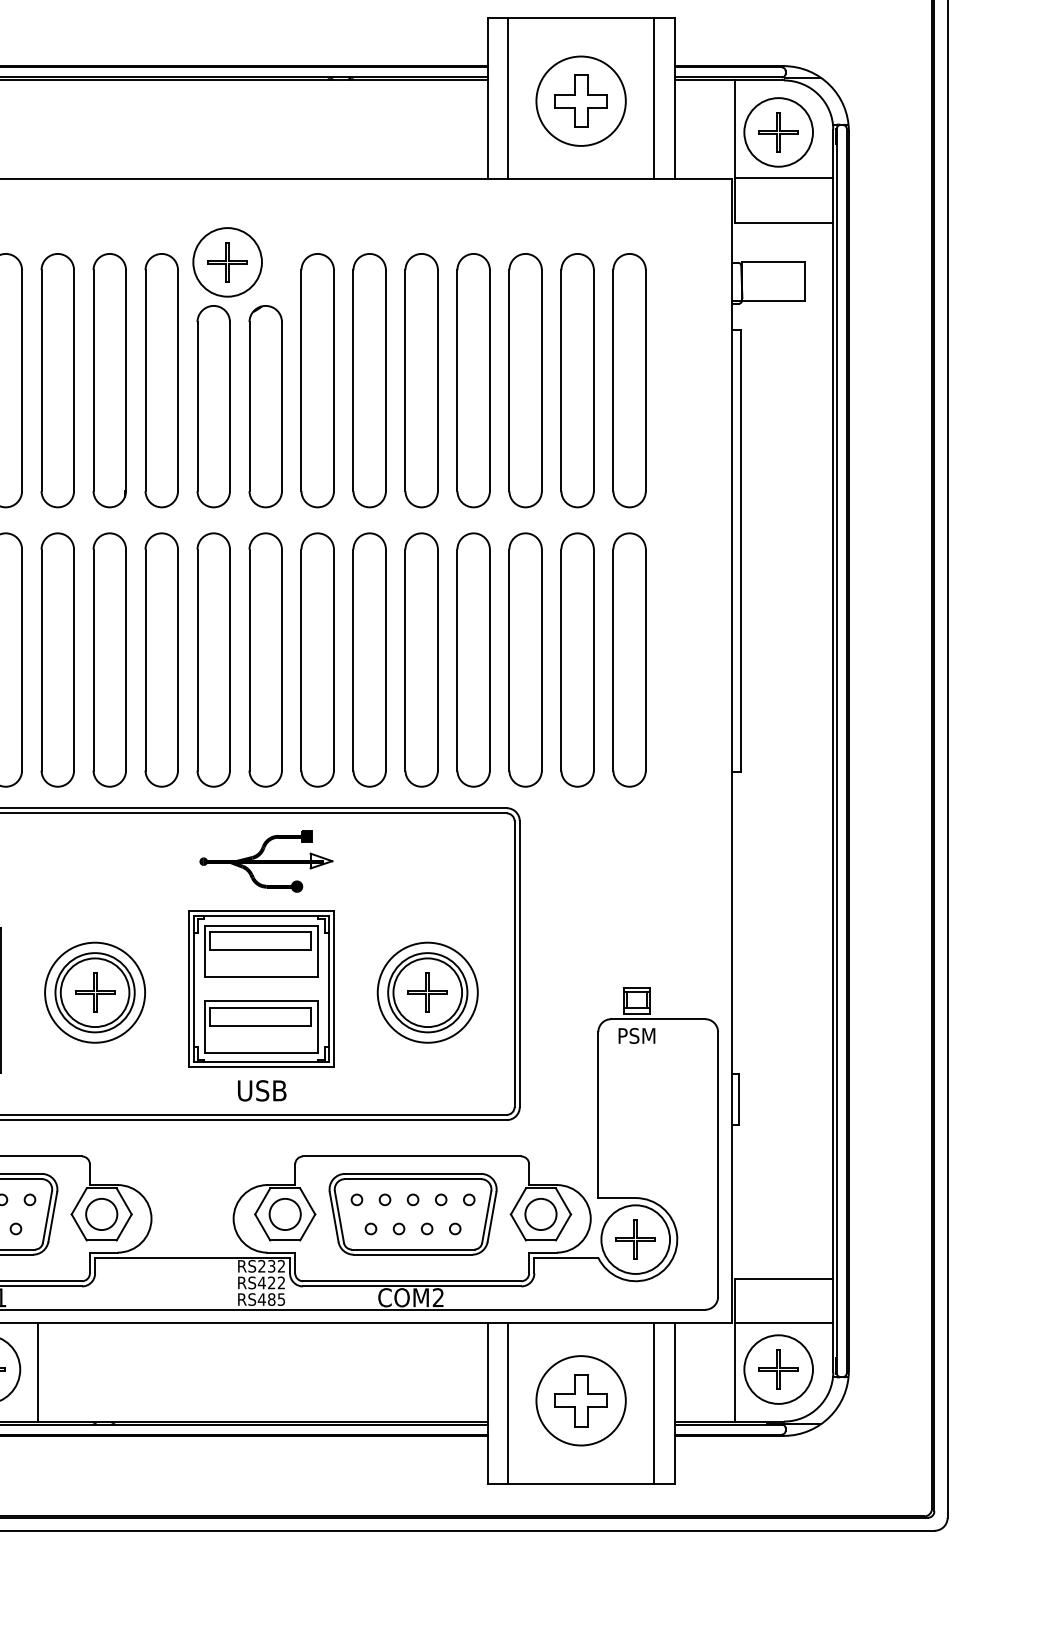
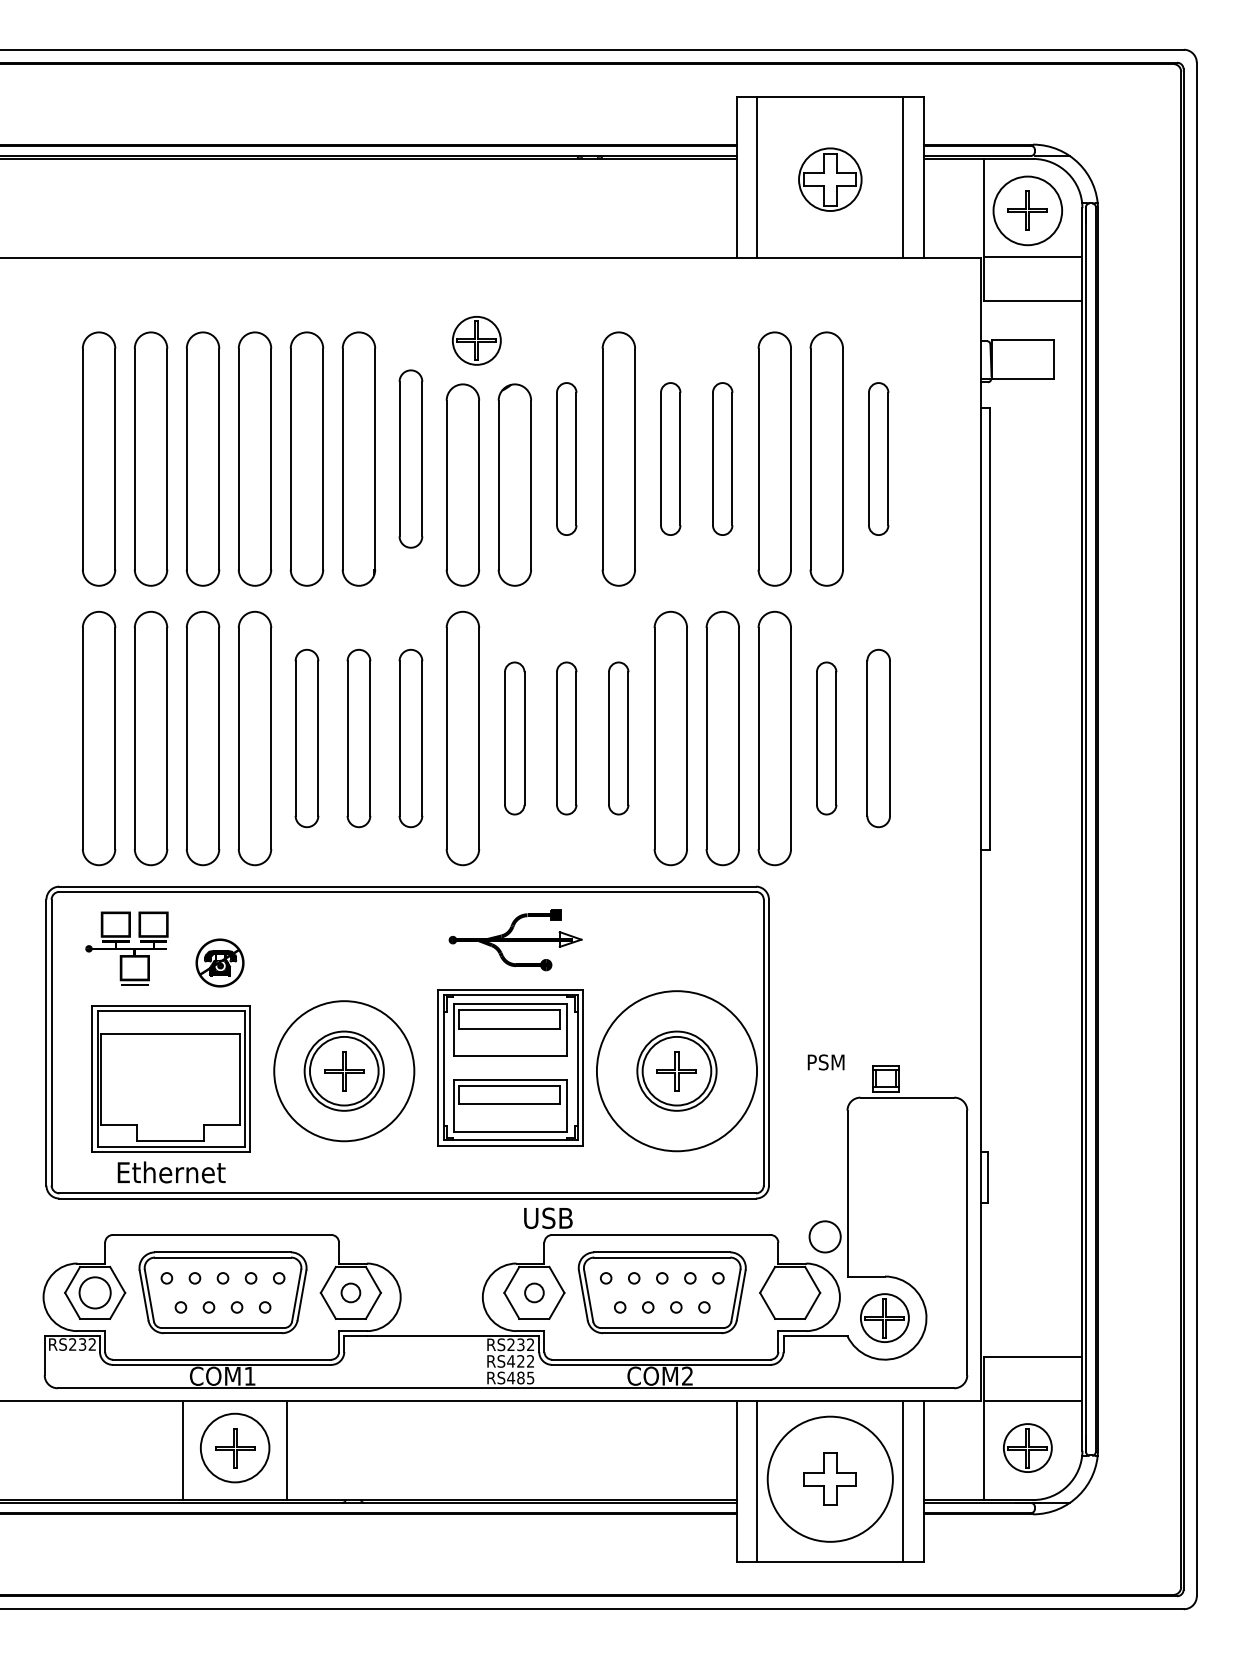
circle: (581, 101) -> (830, 179), size x0.7
circle: (227, 262) -> (476, 340), size x0.7
part: (161, 380) -> (410, 458), size x0.7
part: (317, 380) -> (566, 458), size x0.6
part: (421, 380) -> (670, 458), size x0.6
part: (473, 380) -> (722, 458), size x0.6
part: (629, 380) -> (878, 458), size x0.6
part: (57, 660) -> (306, 738), size x0.7
part: (109, 660) -> (358, 738), size x0.7
part: (161, 660) -> (410, 738), size x0.7
part: (265, 660) -> (514, 738), size x0.6
part: (317, 660) -> (566, 738), size x0.6
part: (369, 660) -> (618, 738), size x0.6
part: (577, 660) -> (826, 738), size x0.6
part: (629, 660) -> (878, 738), size x0.7
circle: (95, 993) -> (344, 1071), size x1.4
circle: (427, 993) -> (676, 1071), size x1.6
text: (636, 1036) -> (825, 1062), moved
text: (262, 1090) -> (548, 1217), moved
circle: (101, 1214) -> (350, 1292), size x0.6
circle: (285, 1214) -> (534, 1292), size x0.6
circle: (540, 1214) -> (824, 1236), moved
circle: (635, 1239) -> (884, 1317), size x0.7
circle: (778, 1369) -> (1027, 1447), size x0.7
circle: (581, 1400) -> (830, 1478), size x1.4

